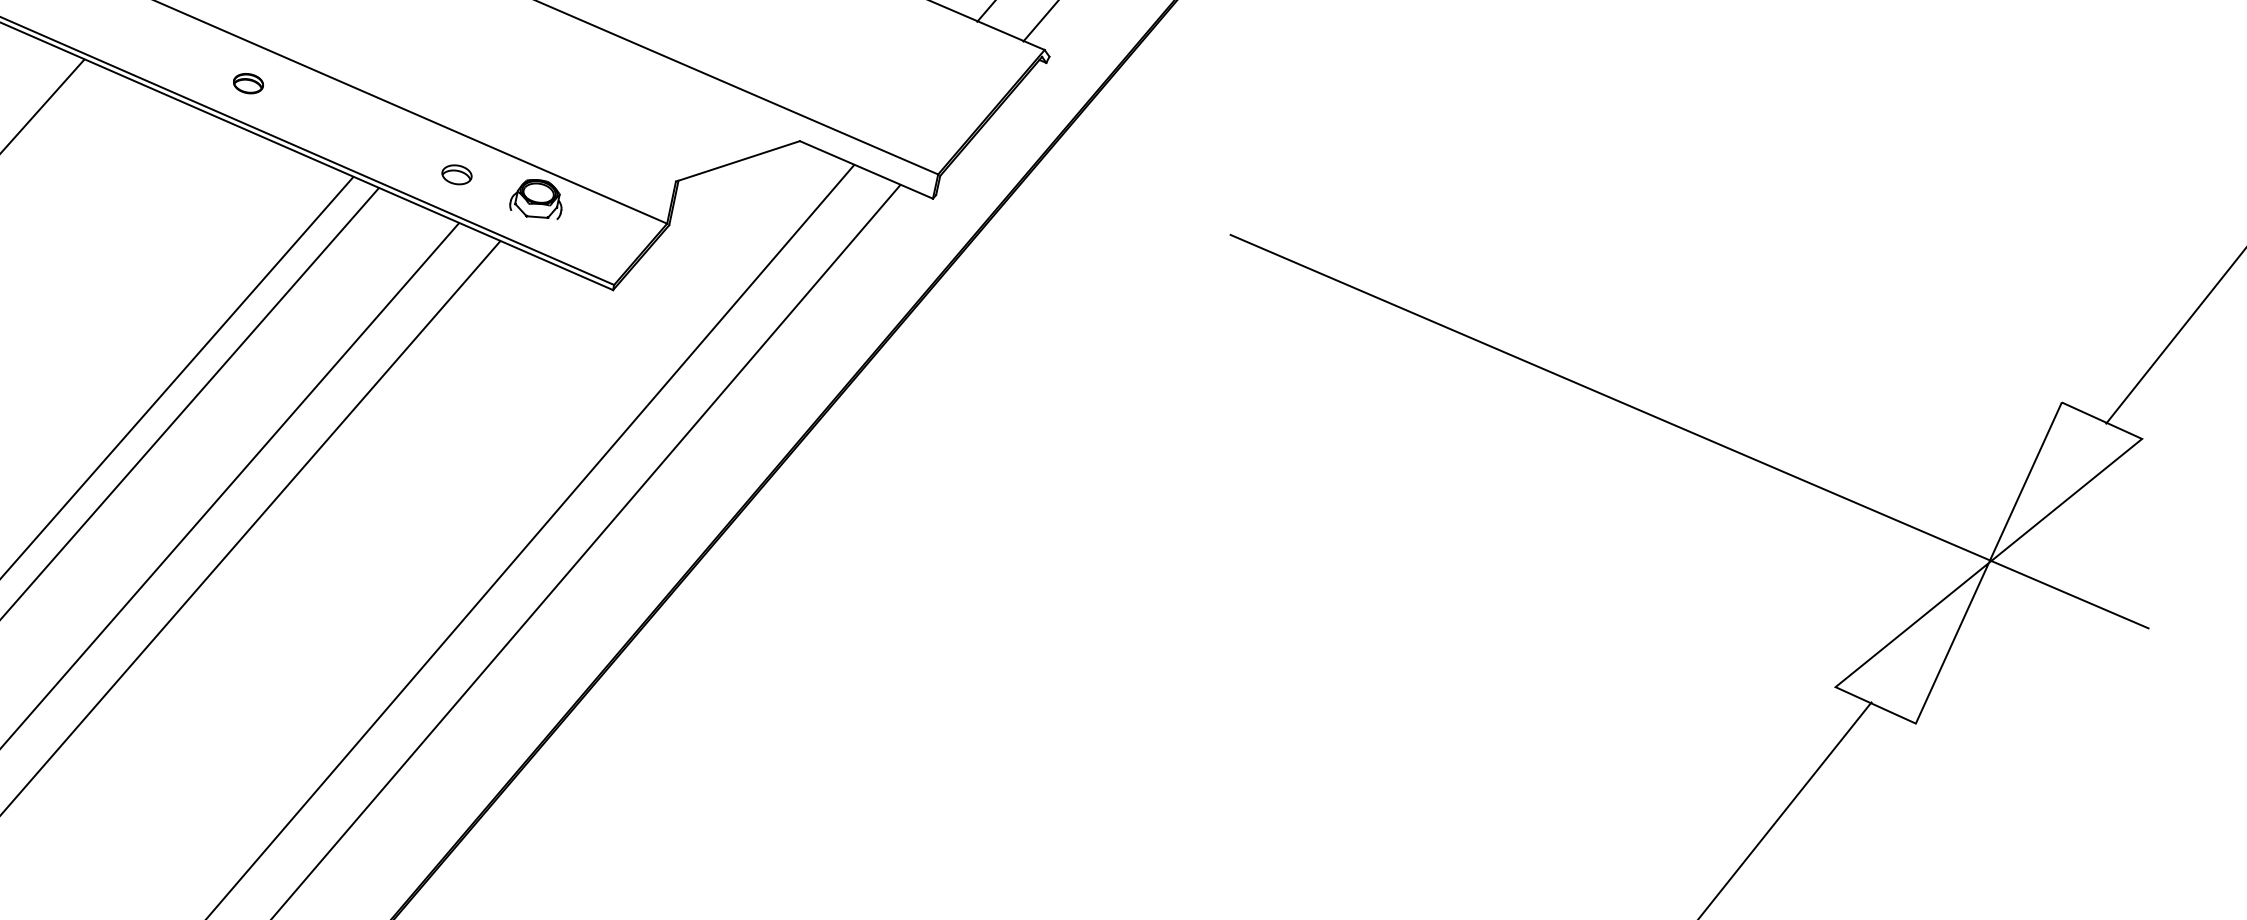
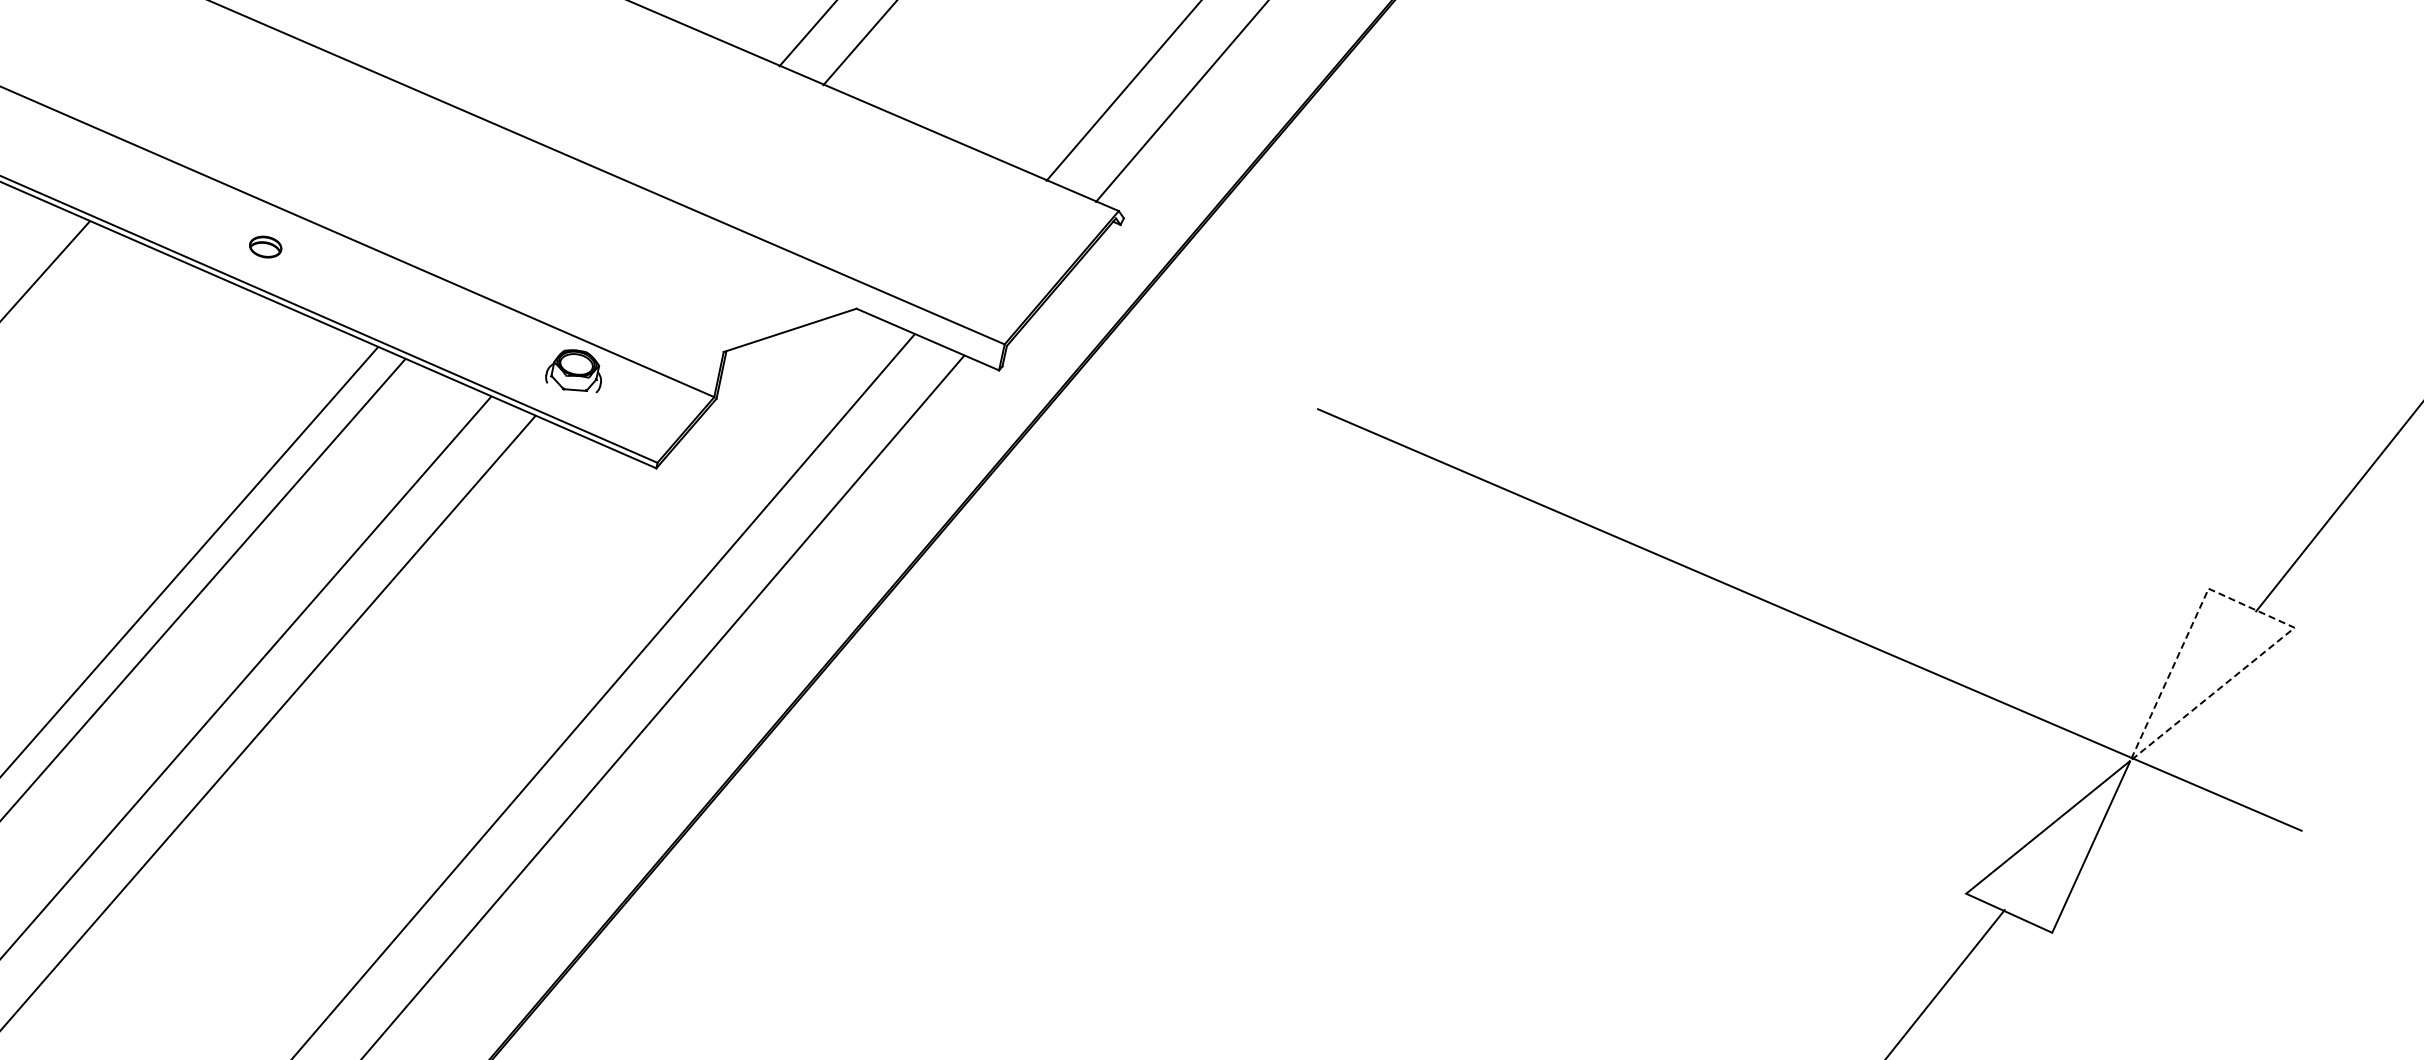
part: (456, 174) -> (488, 344), removed
line: (2031, 528) -> (2176, 723), solid -> dashed

